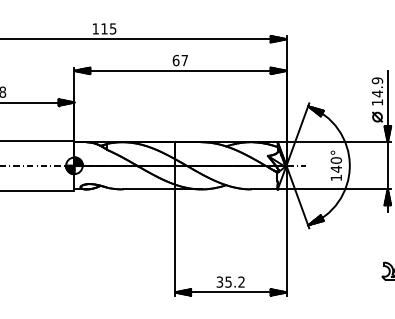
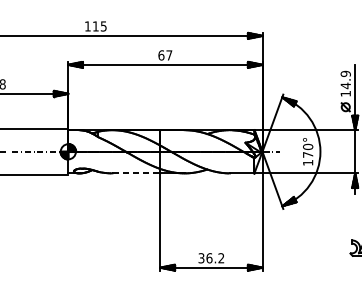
text: (335, 168) -> (307, 154), 140° -> 170°
line: (149, 189) -> (137, 173), solid -> dashed
text: (228, 281) -> (209, 257), 35.2 -> 36.2

